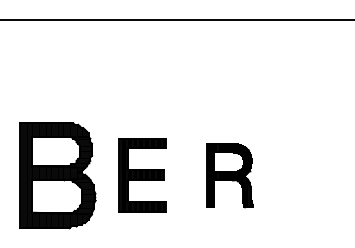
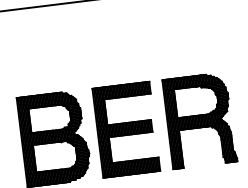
part: (142, 175) -> (126, 129), size x1.43
part: (229, 175) -> (199, 120), size x1.67

